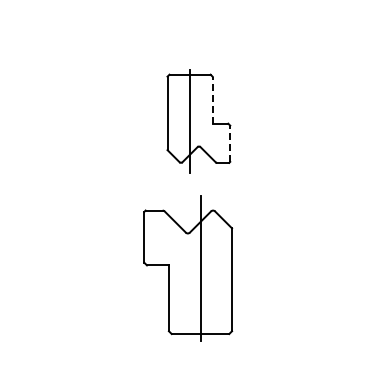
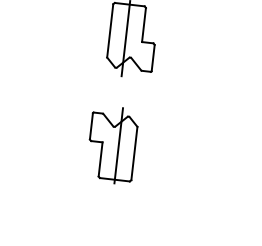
line: (212, 100) -> (143, 25), dashed -> solid
line: (230, 143) -> (153, 57), dashed -> solid
part: (187, 268) -> (111, 145), size x0.71

